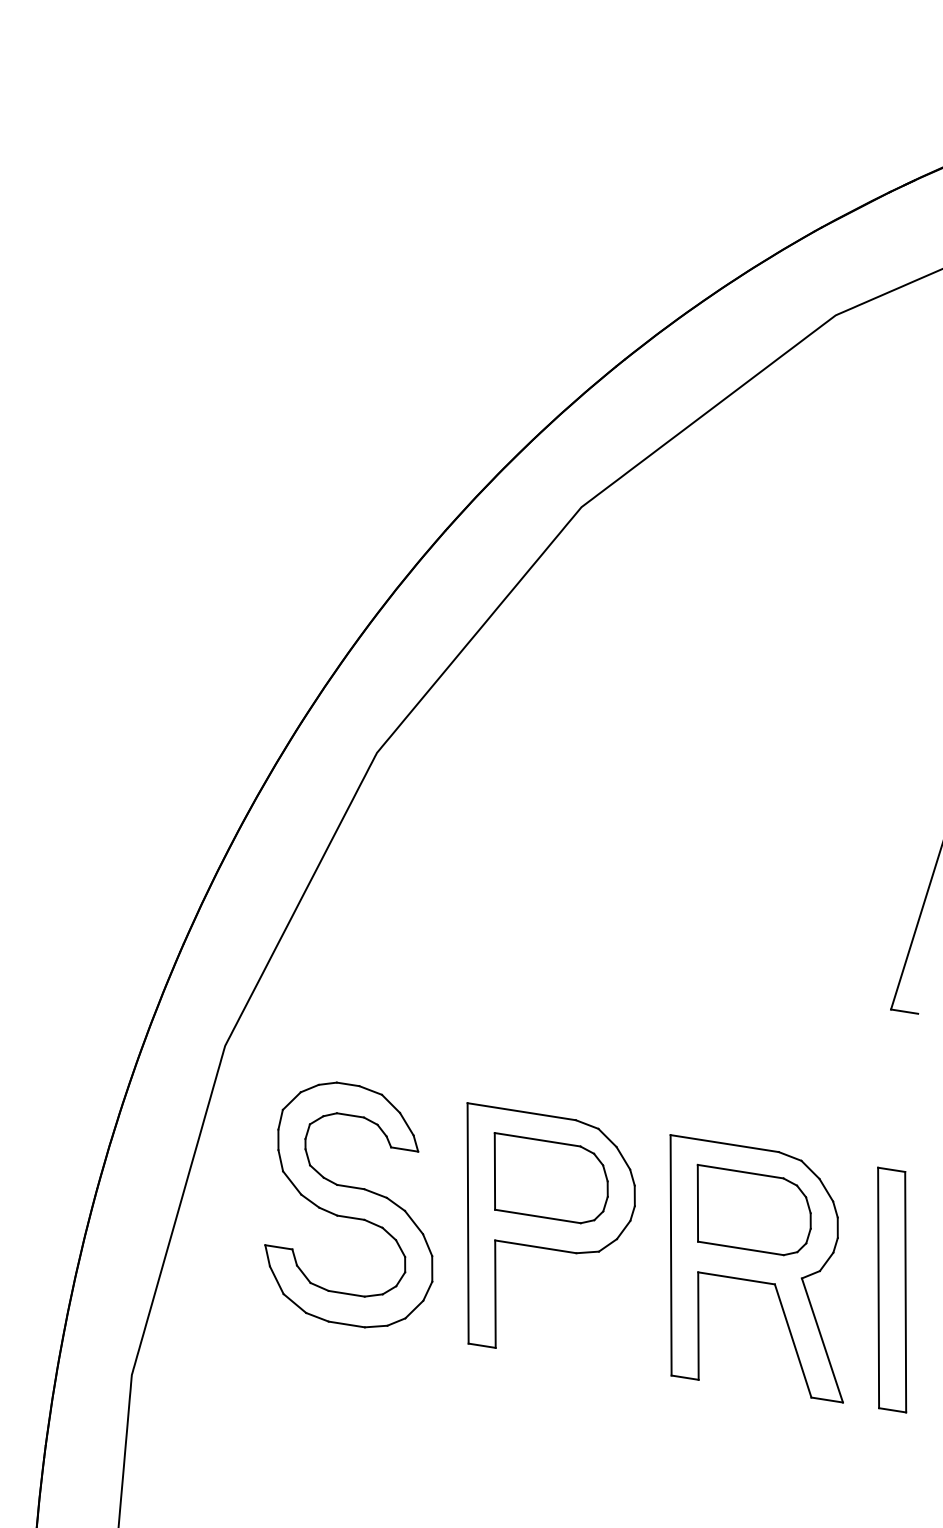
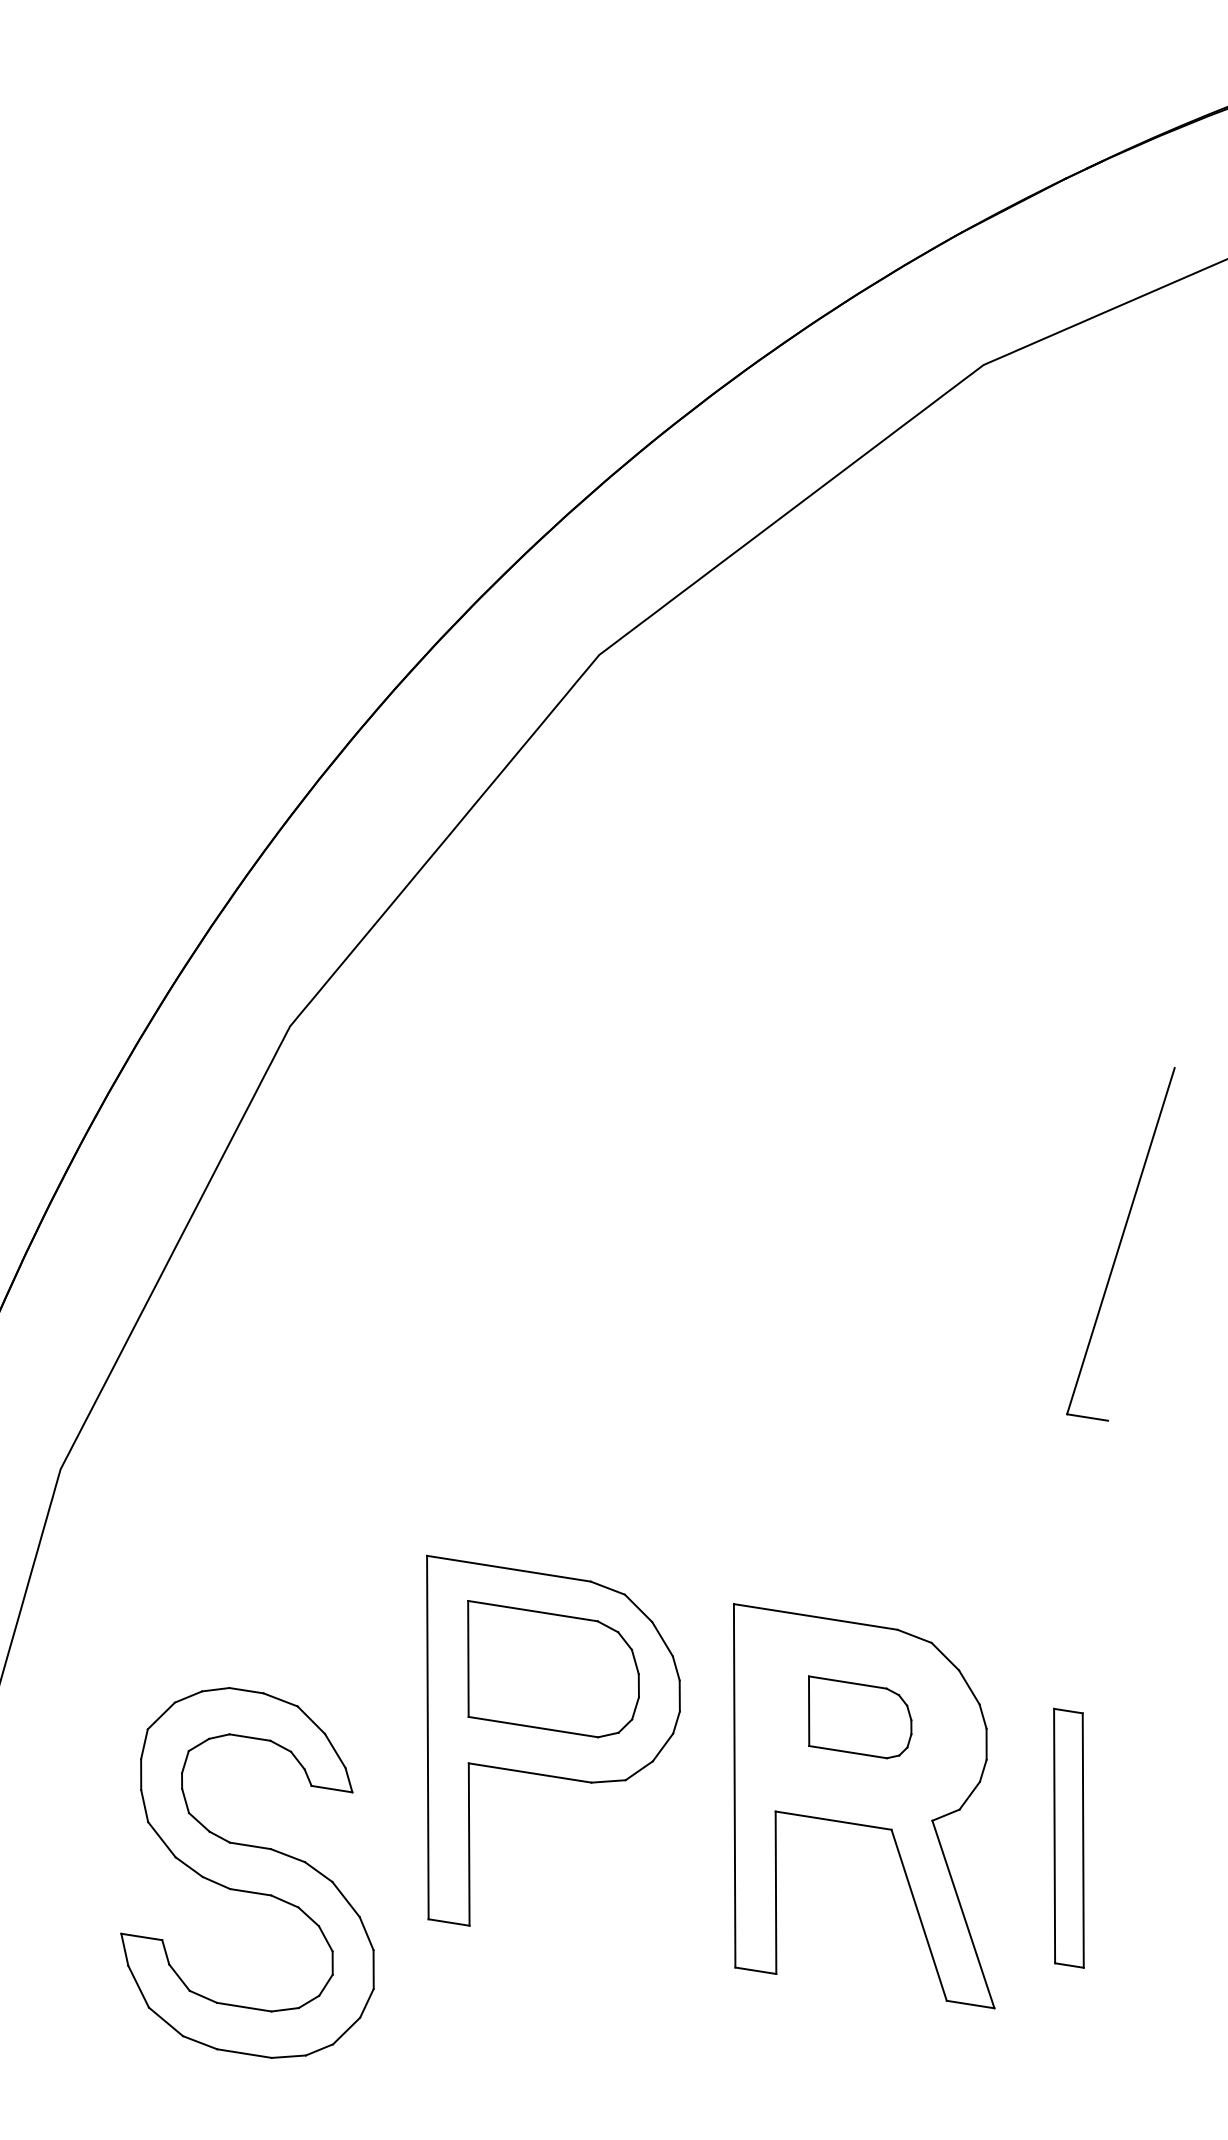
part: (348, 1204) -> (247, 1872), moved
part: (753, 1209) -> (859, 1716), size x0.6
part: (892, 1289) -> (1069, 1837), size x0.7

